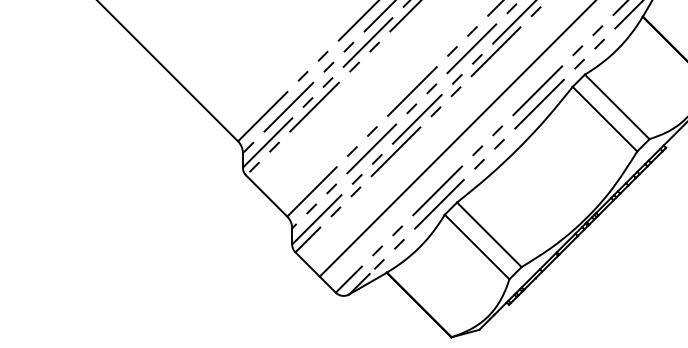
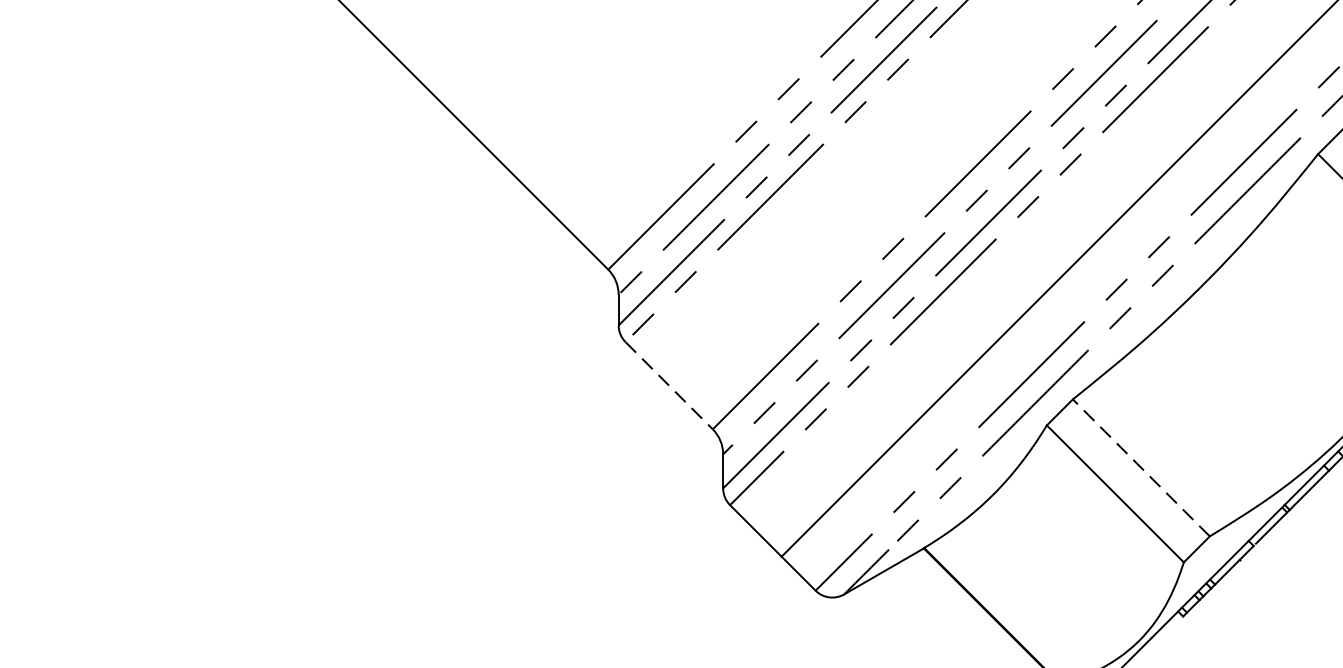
line: (267, 196) -> (670, 386), solid -> dashed
line: (489, 234) -> (1141, 467), solid -> dashed

